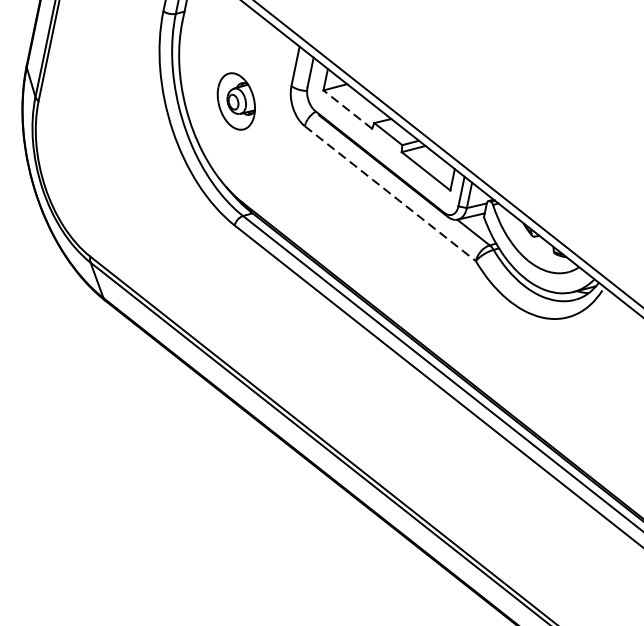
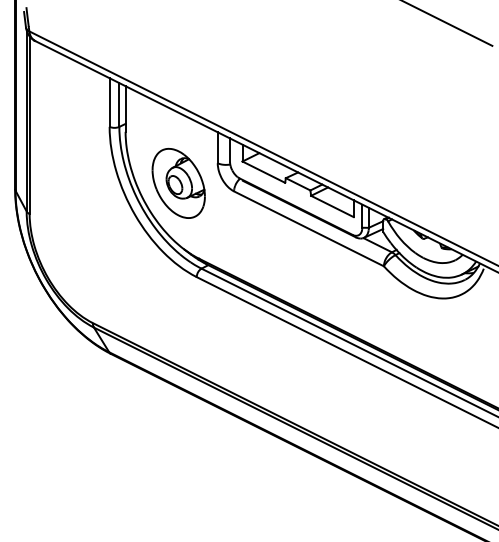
part: (236, 101) -> (178, 183), size x1.67
line: (347, 109) -> (263, 172), dashed -> solid
line: (391, 193) -> (309, 228), dashed -> solid

